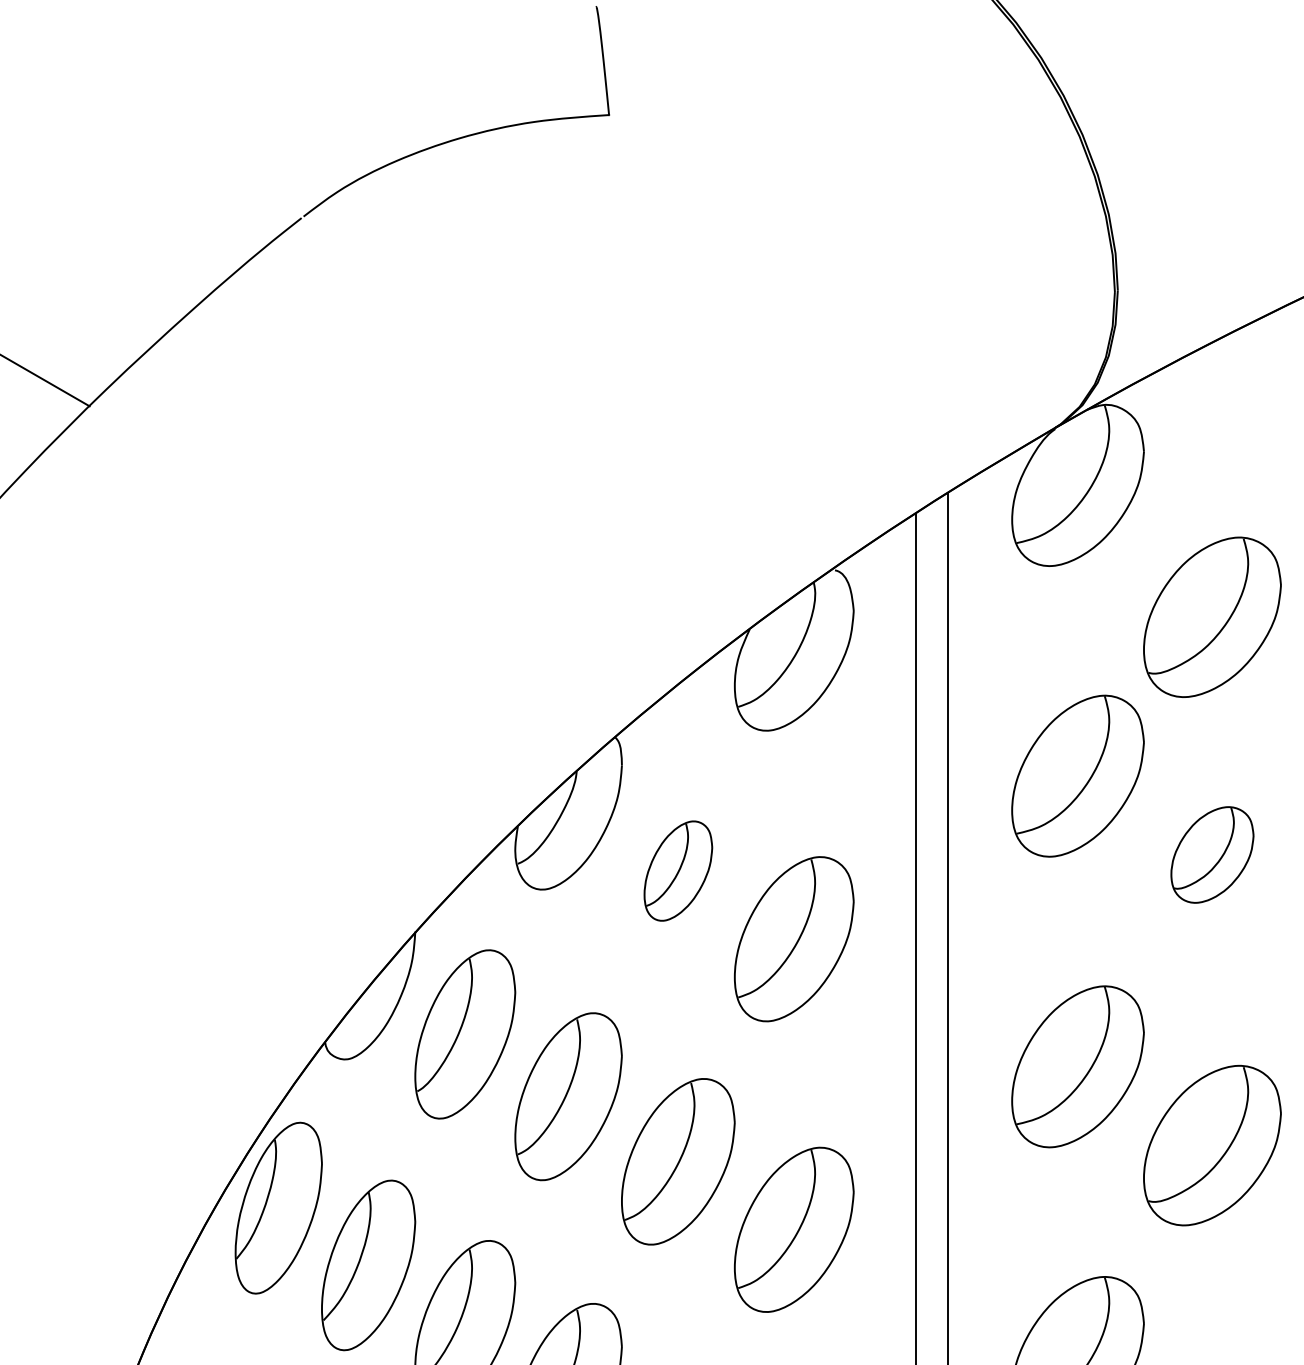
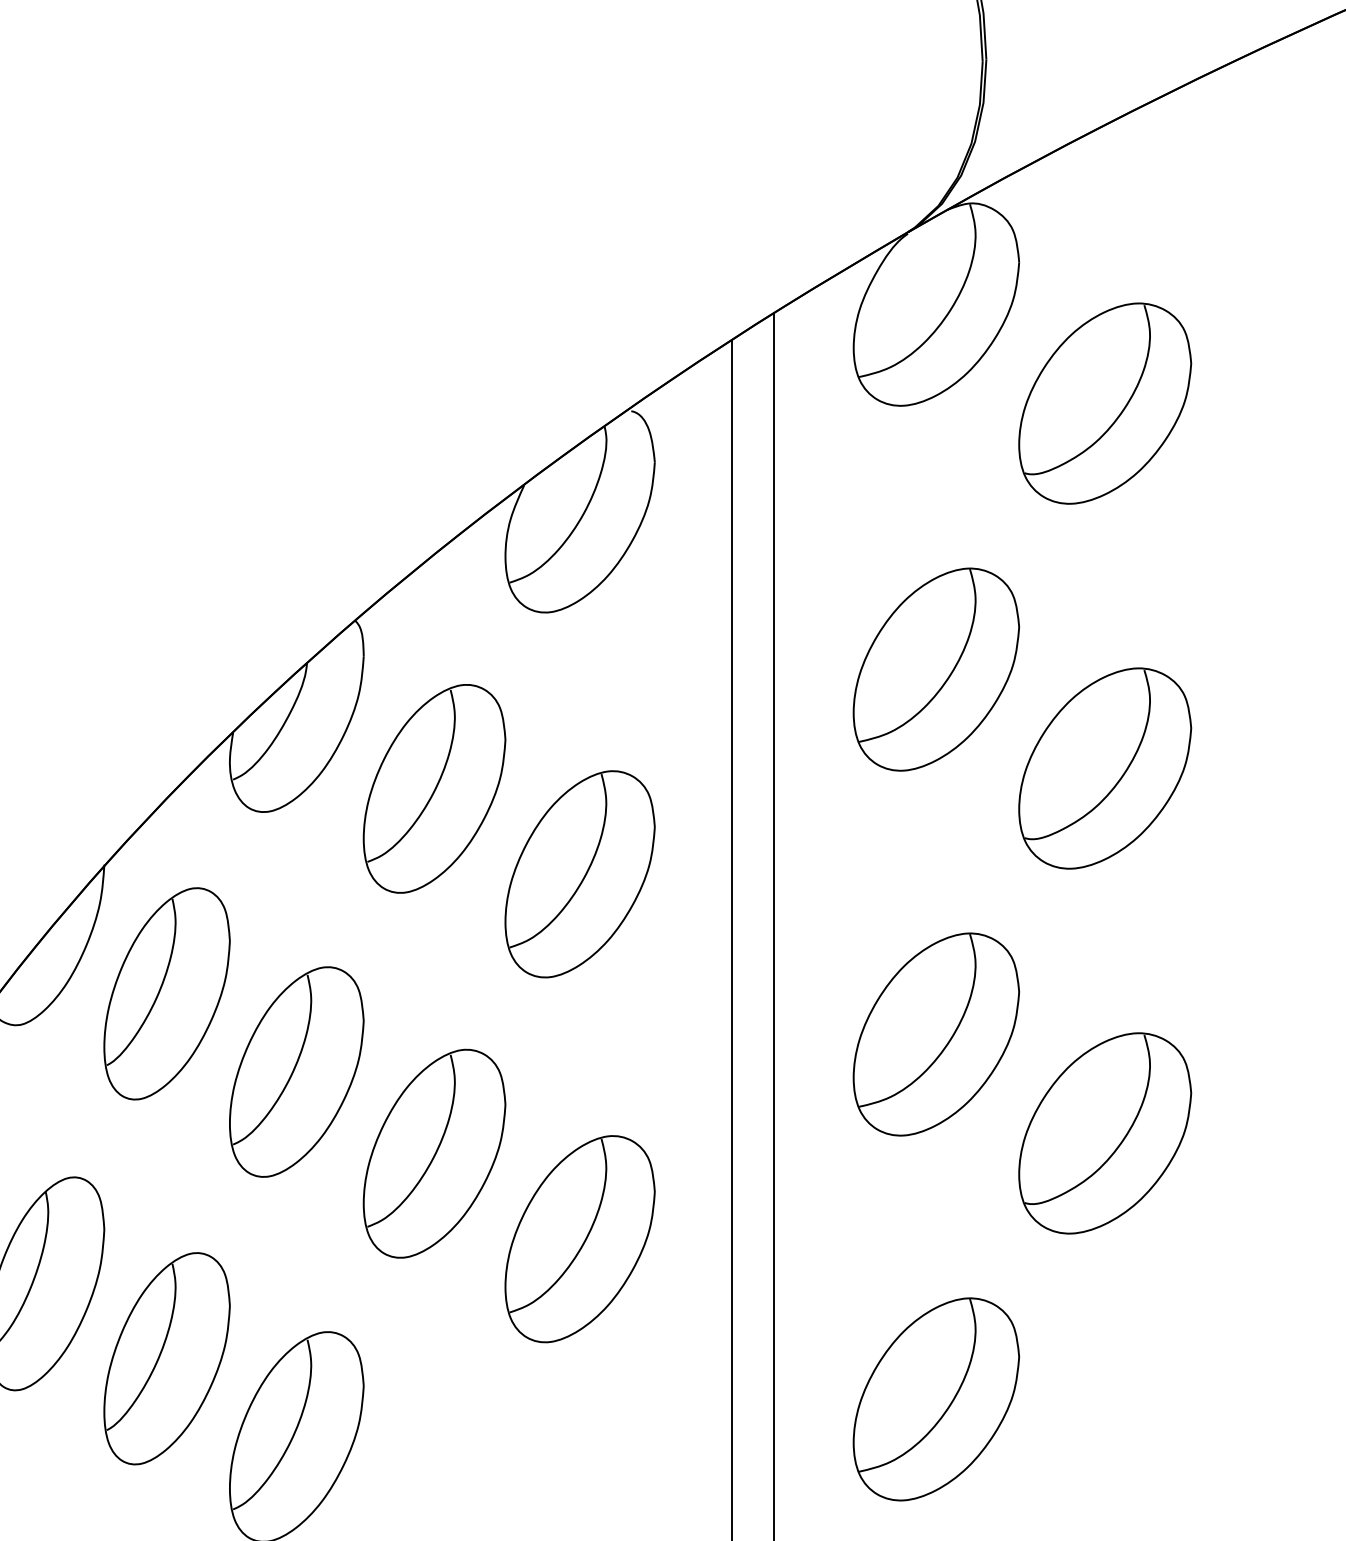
part: (1212, 616) -> (1105, 402), moved
part: (1212, 854) -> (1105, 767), size x1.67
part: (678, 870) -> (434, 788), size x1.67

